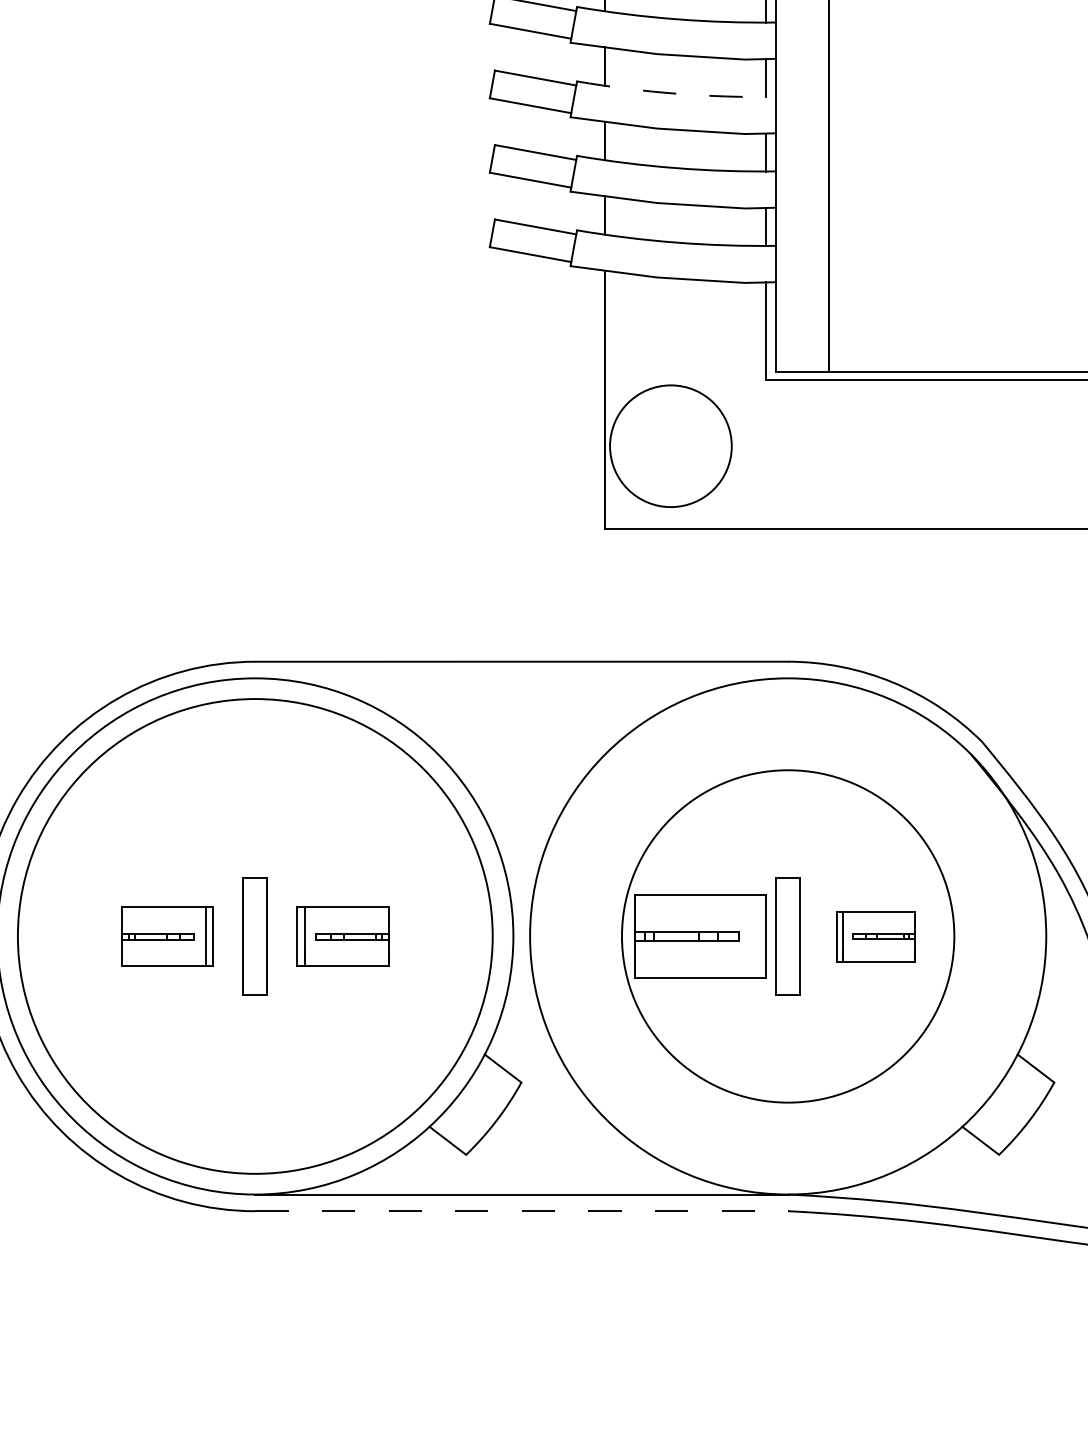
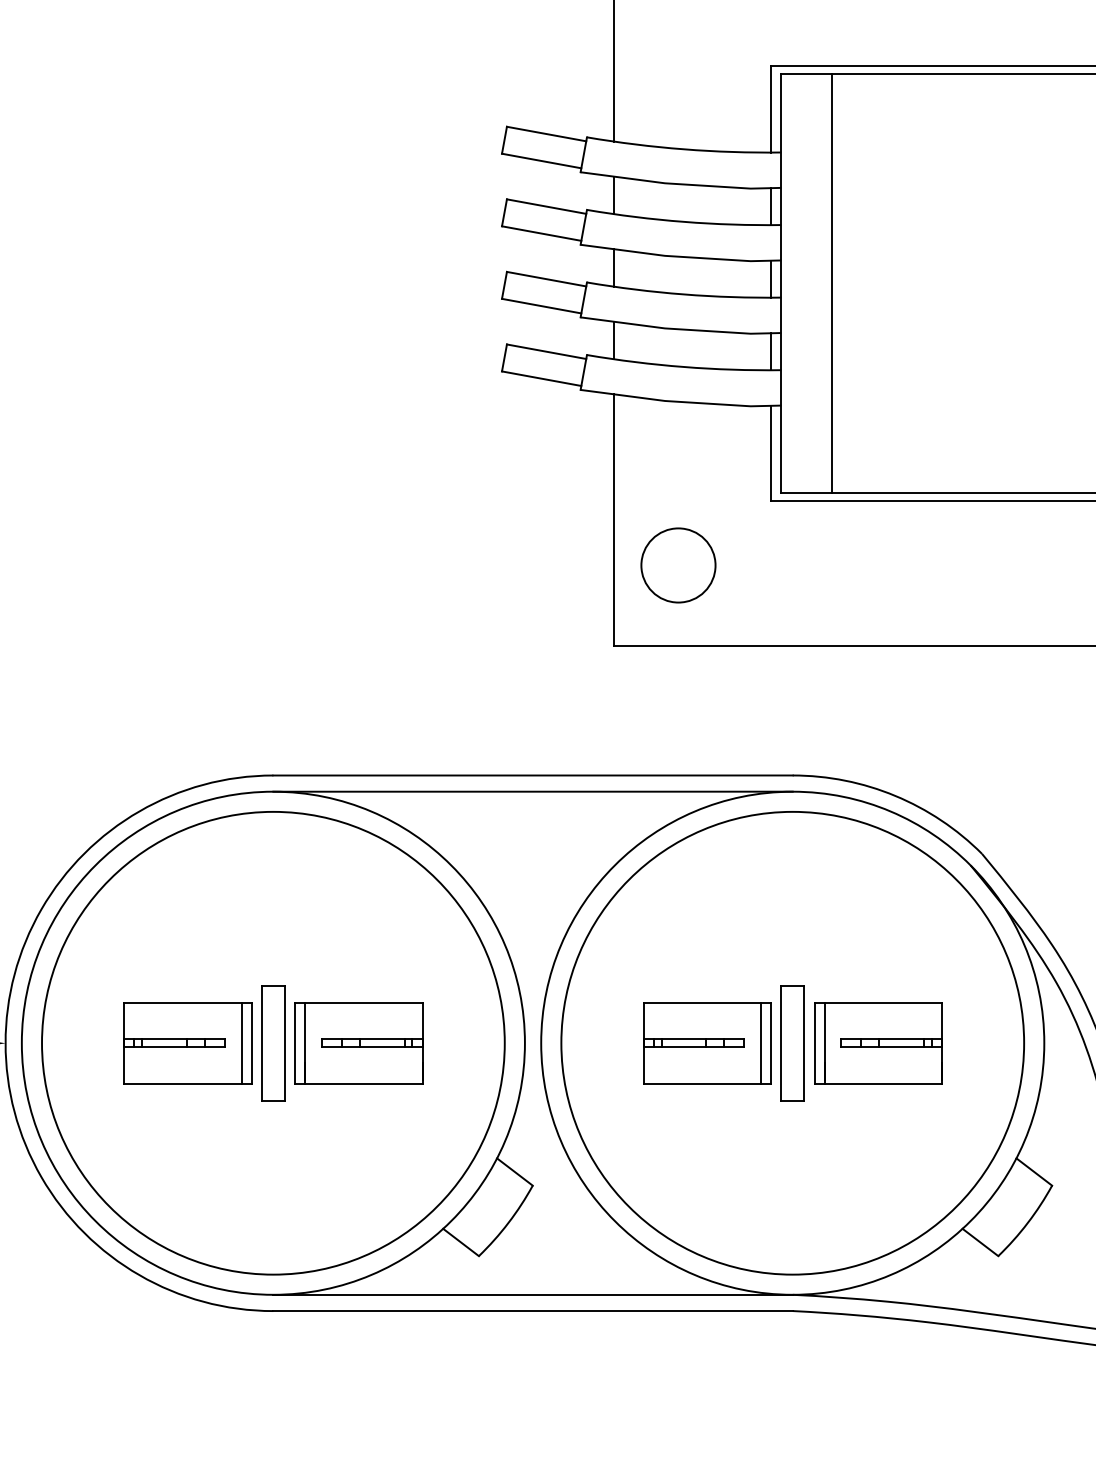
arc: (676, 93) -> (683, 221), dashed -> solid
circle: (670, 446) -> (678, 565), size x0.62
line: (521, 678) -> (532, 791), added
line: (755, 935) -> (760, 1042), added
circle: (787, 935) -> (792, 1042), size x1.43
part: (167, 936) -> (187, 1043), size x1.43
part: (342, 936) -> (358, 1043), size x1.43
part: (876, 936) -> (878, 1043), size x1.67
line: (522, 1211) -> (533, 1311), dashed -> solid

